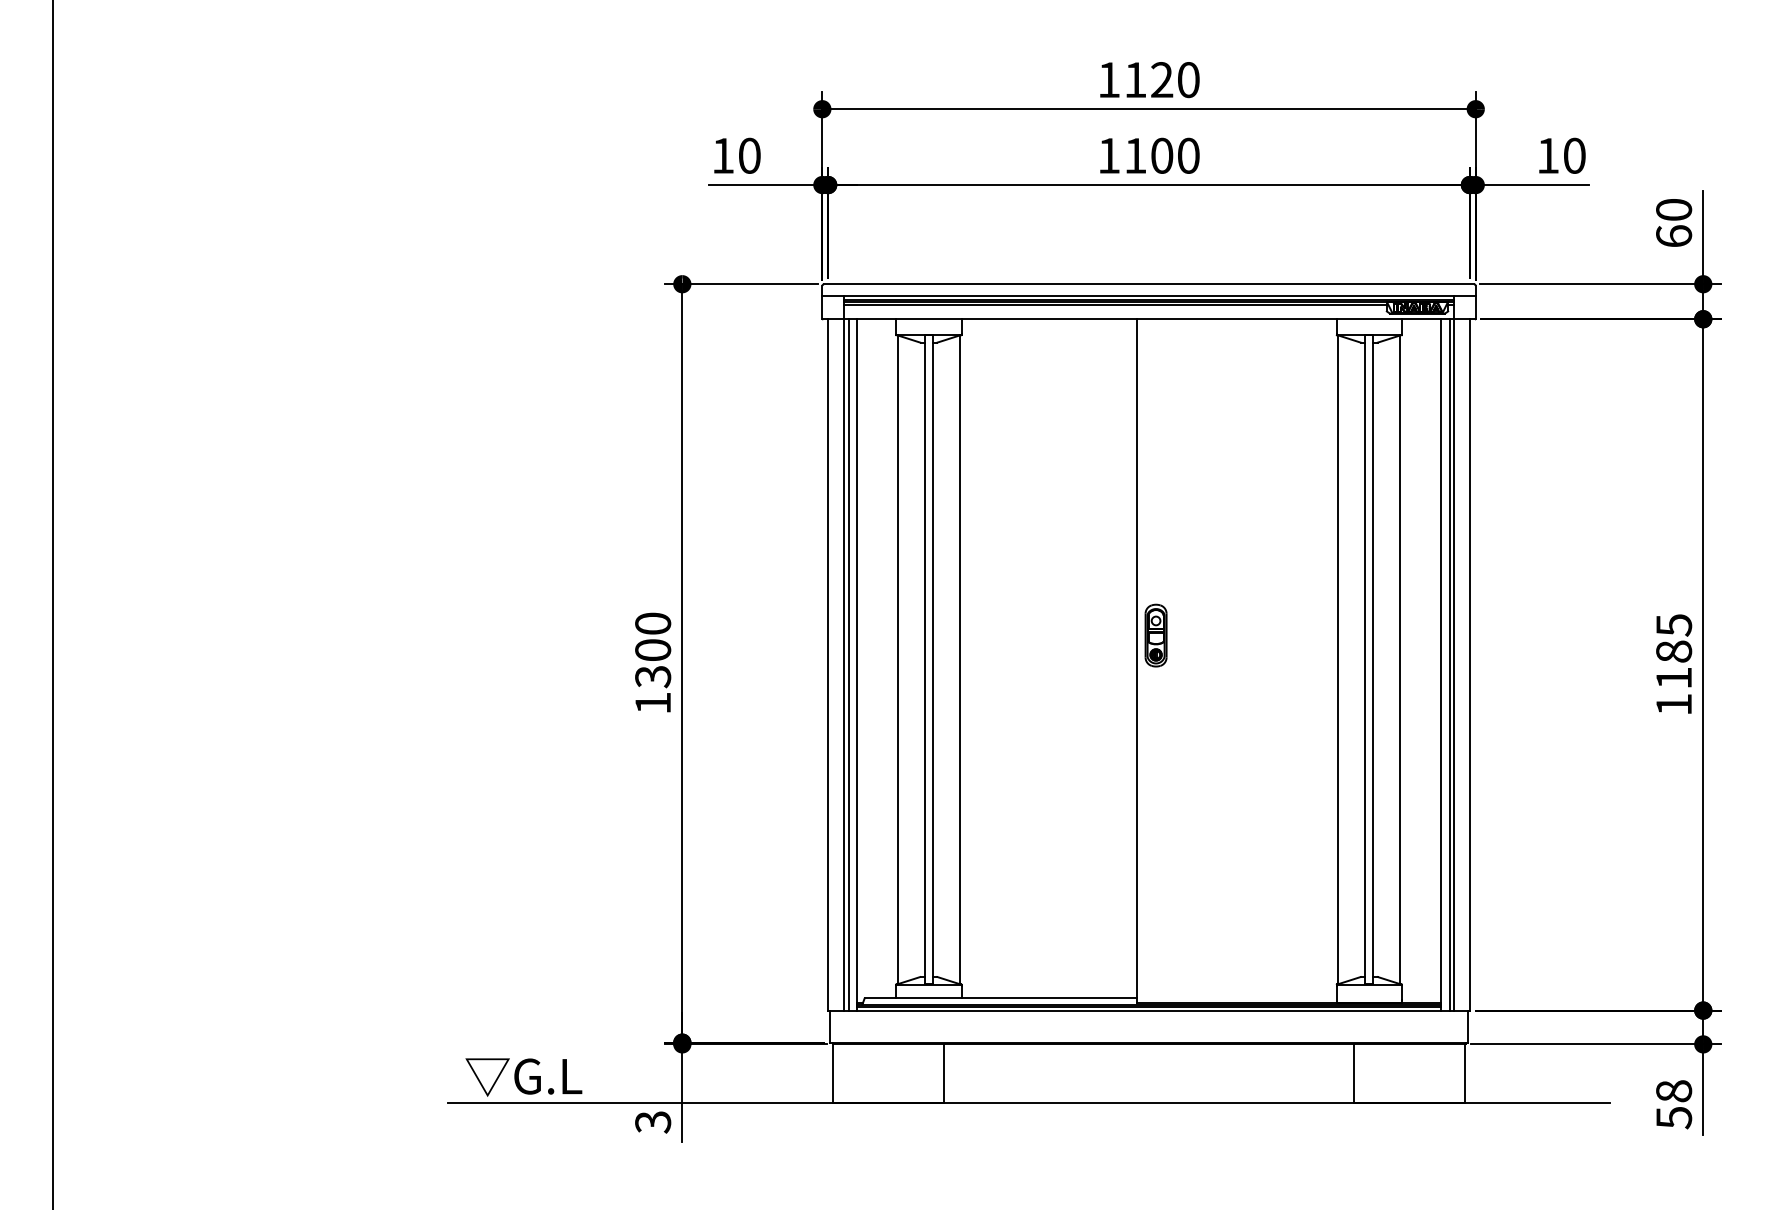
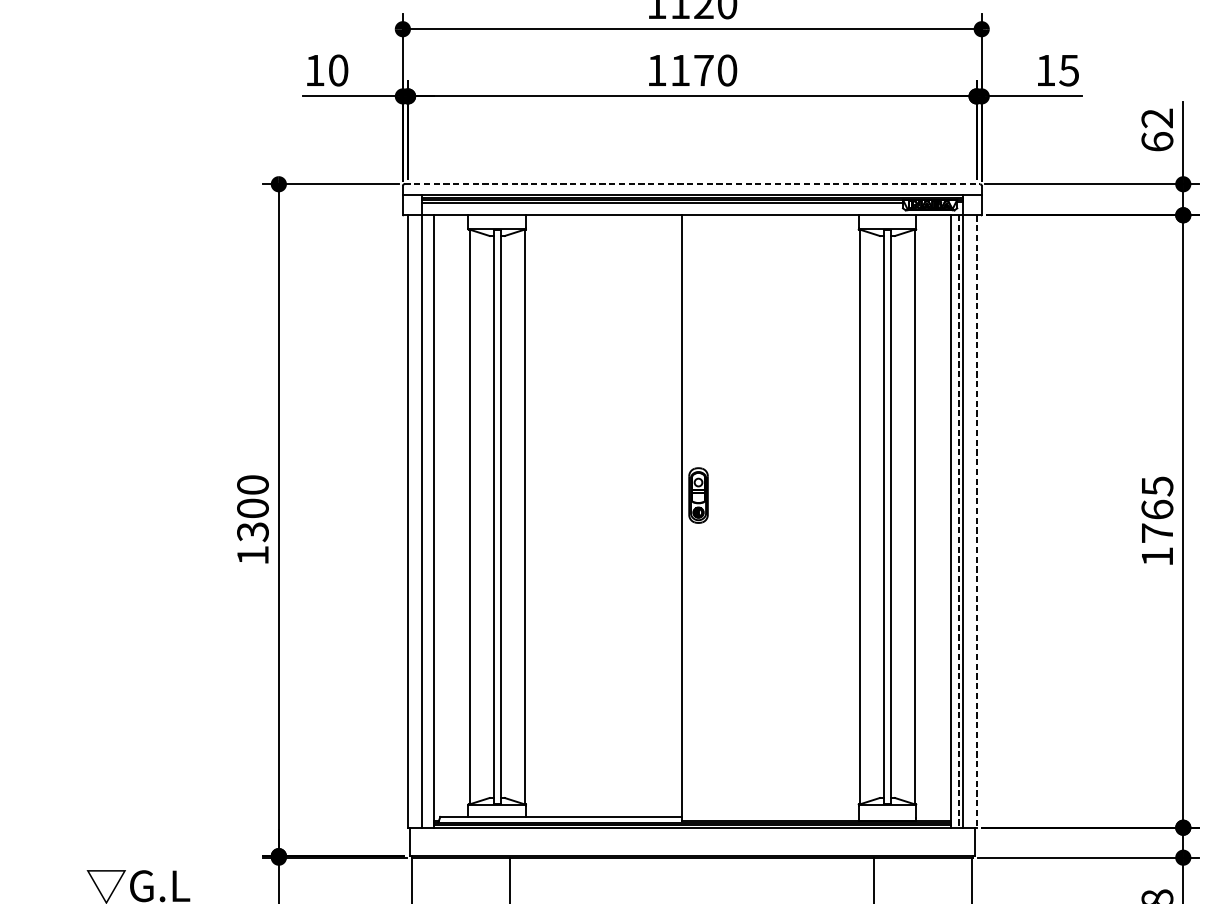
text: (1162, 155) -> (704, 70), 1100 -> 1170
text: (1574, 155) -> (1069, 70), 10 -> 15
text: (1674, 209) -> (1157, 118), 60 -> 62
line: (1149, 284) -> (692, 184), solid -> dashed
line: (848, 664) -> (426, 521), removed
line: (1449, 664) -> (958, 521), solid -> dashed
text: (1674, 664) -> (1157, 521), 1185 -> 1765
line: (1469, 665) -> (976, 522), solid -> dashed

